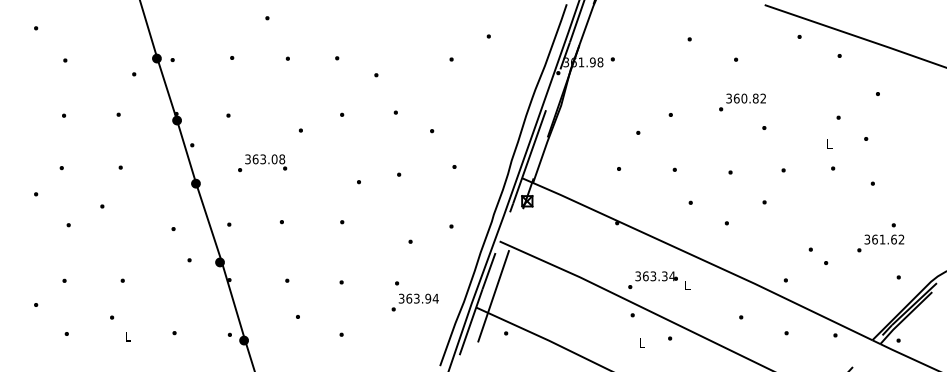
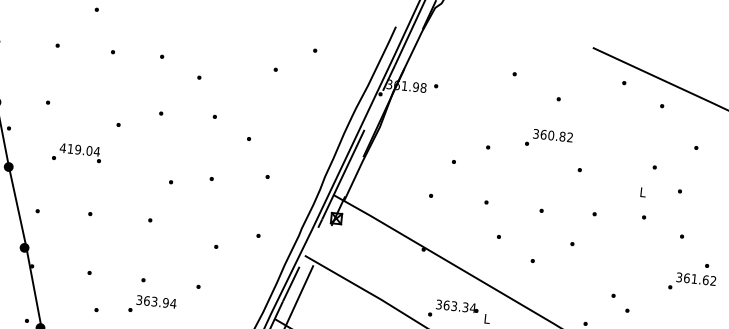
text: (742, 102) -> (548, 139), moved
text: (264, 159) -> (79, 150), 363.08 -> 419.04
text: (880, 237) -> (692, 276), moved
text: (414, 302) -> (151, 305), moved

